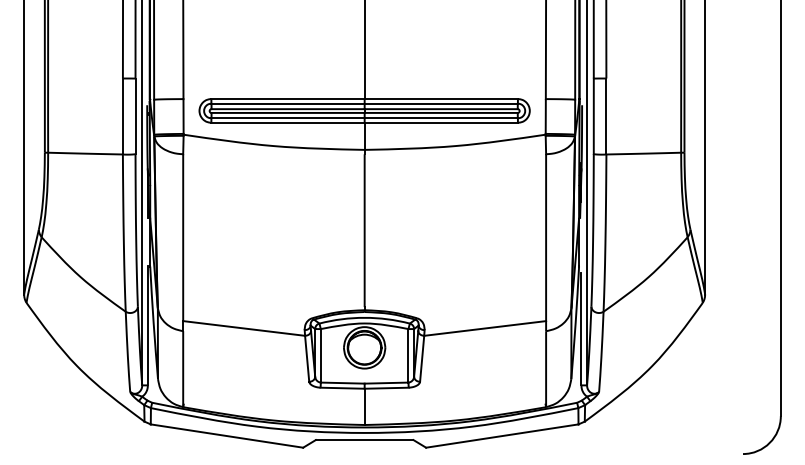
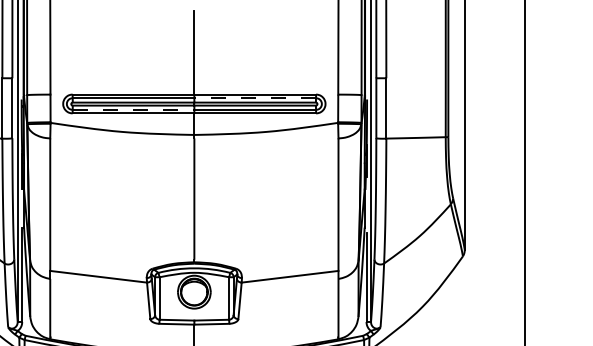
line: (441, 103) -> (255, 98), solid -> dashed
line: (288, 118) -> (133, 110), solid -> dashed

